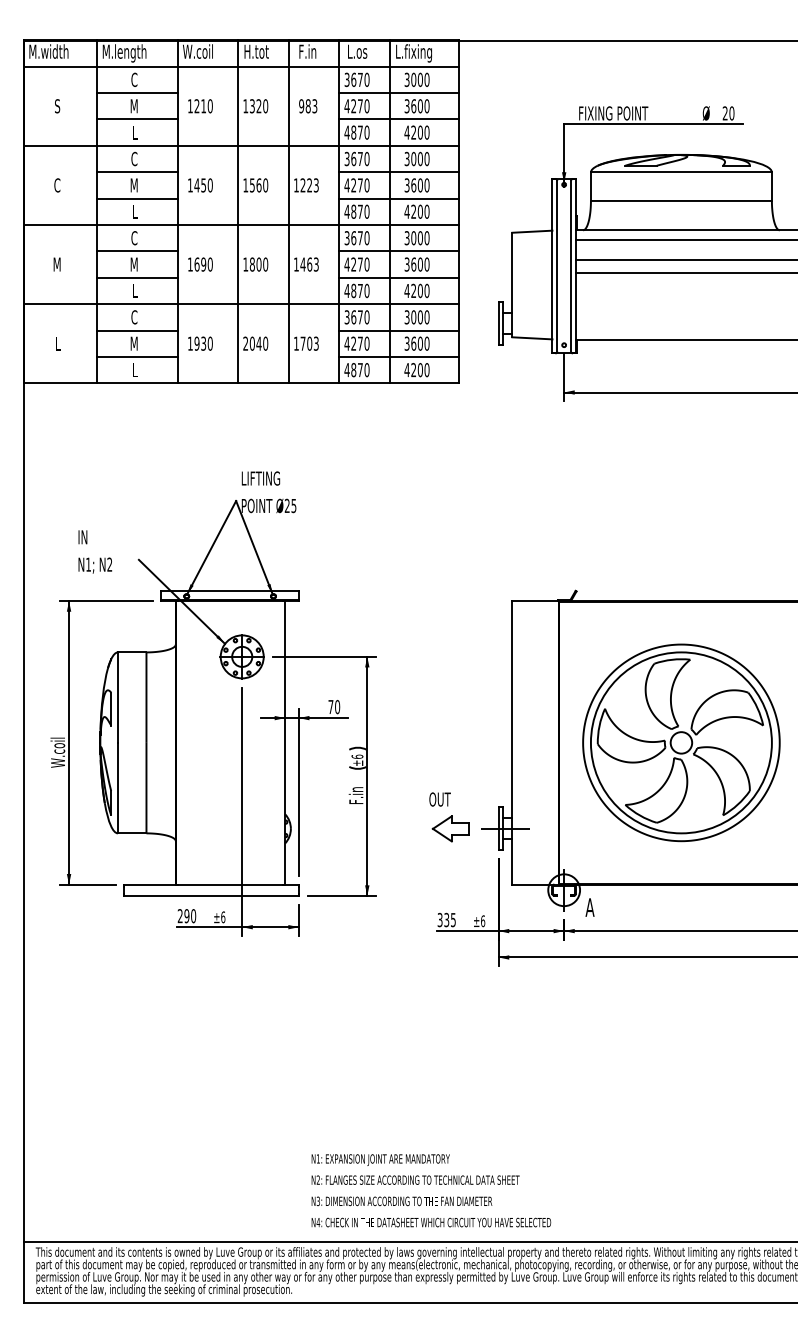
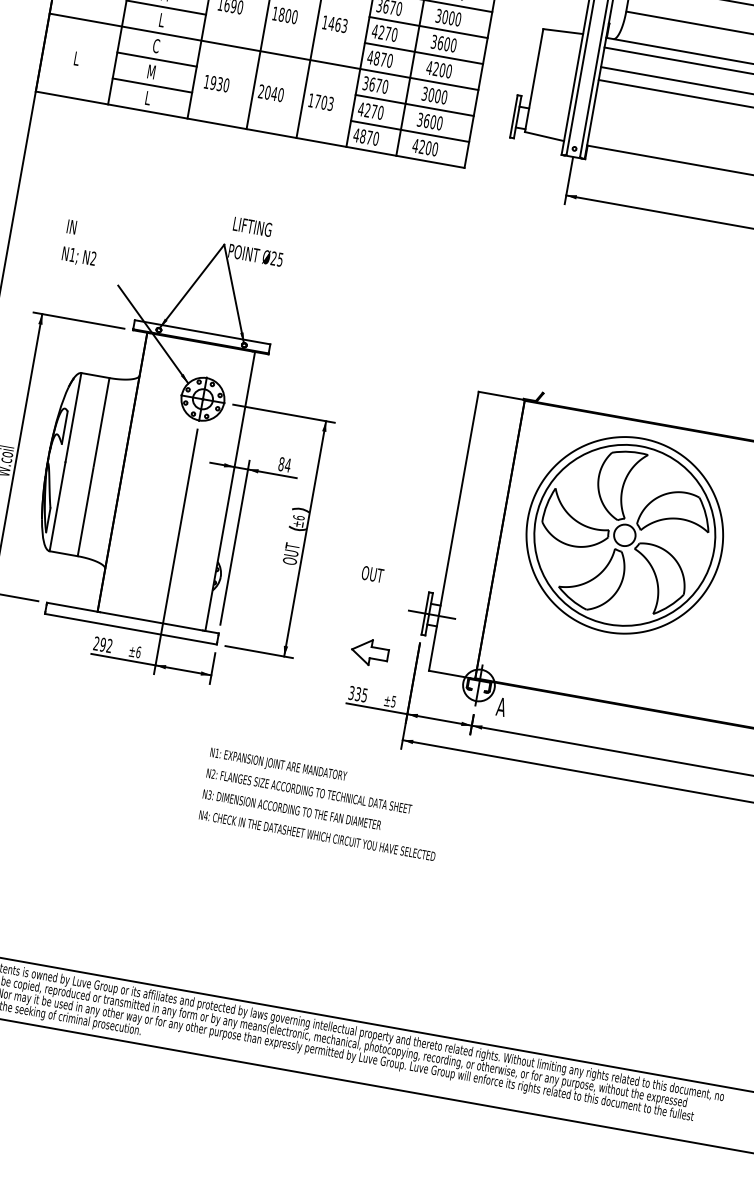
text: (95, 551) -> (81, 243), moved
text: (334, 707) -> (284, 465), 70 -> 84
part: (681, 742) -> (624, 534), moved
text: (355, 793) -> (290, 553), F.in -> OUT
part: (450, 828) -> (369, 652), moved
text: (193, 916) -> (109, 646), 290 -> 292
text: (483, 921) -> (394, 702), ±6 -> ±5
text: (431, 1190) -> (323, 804), moved

